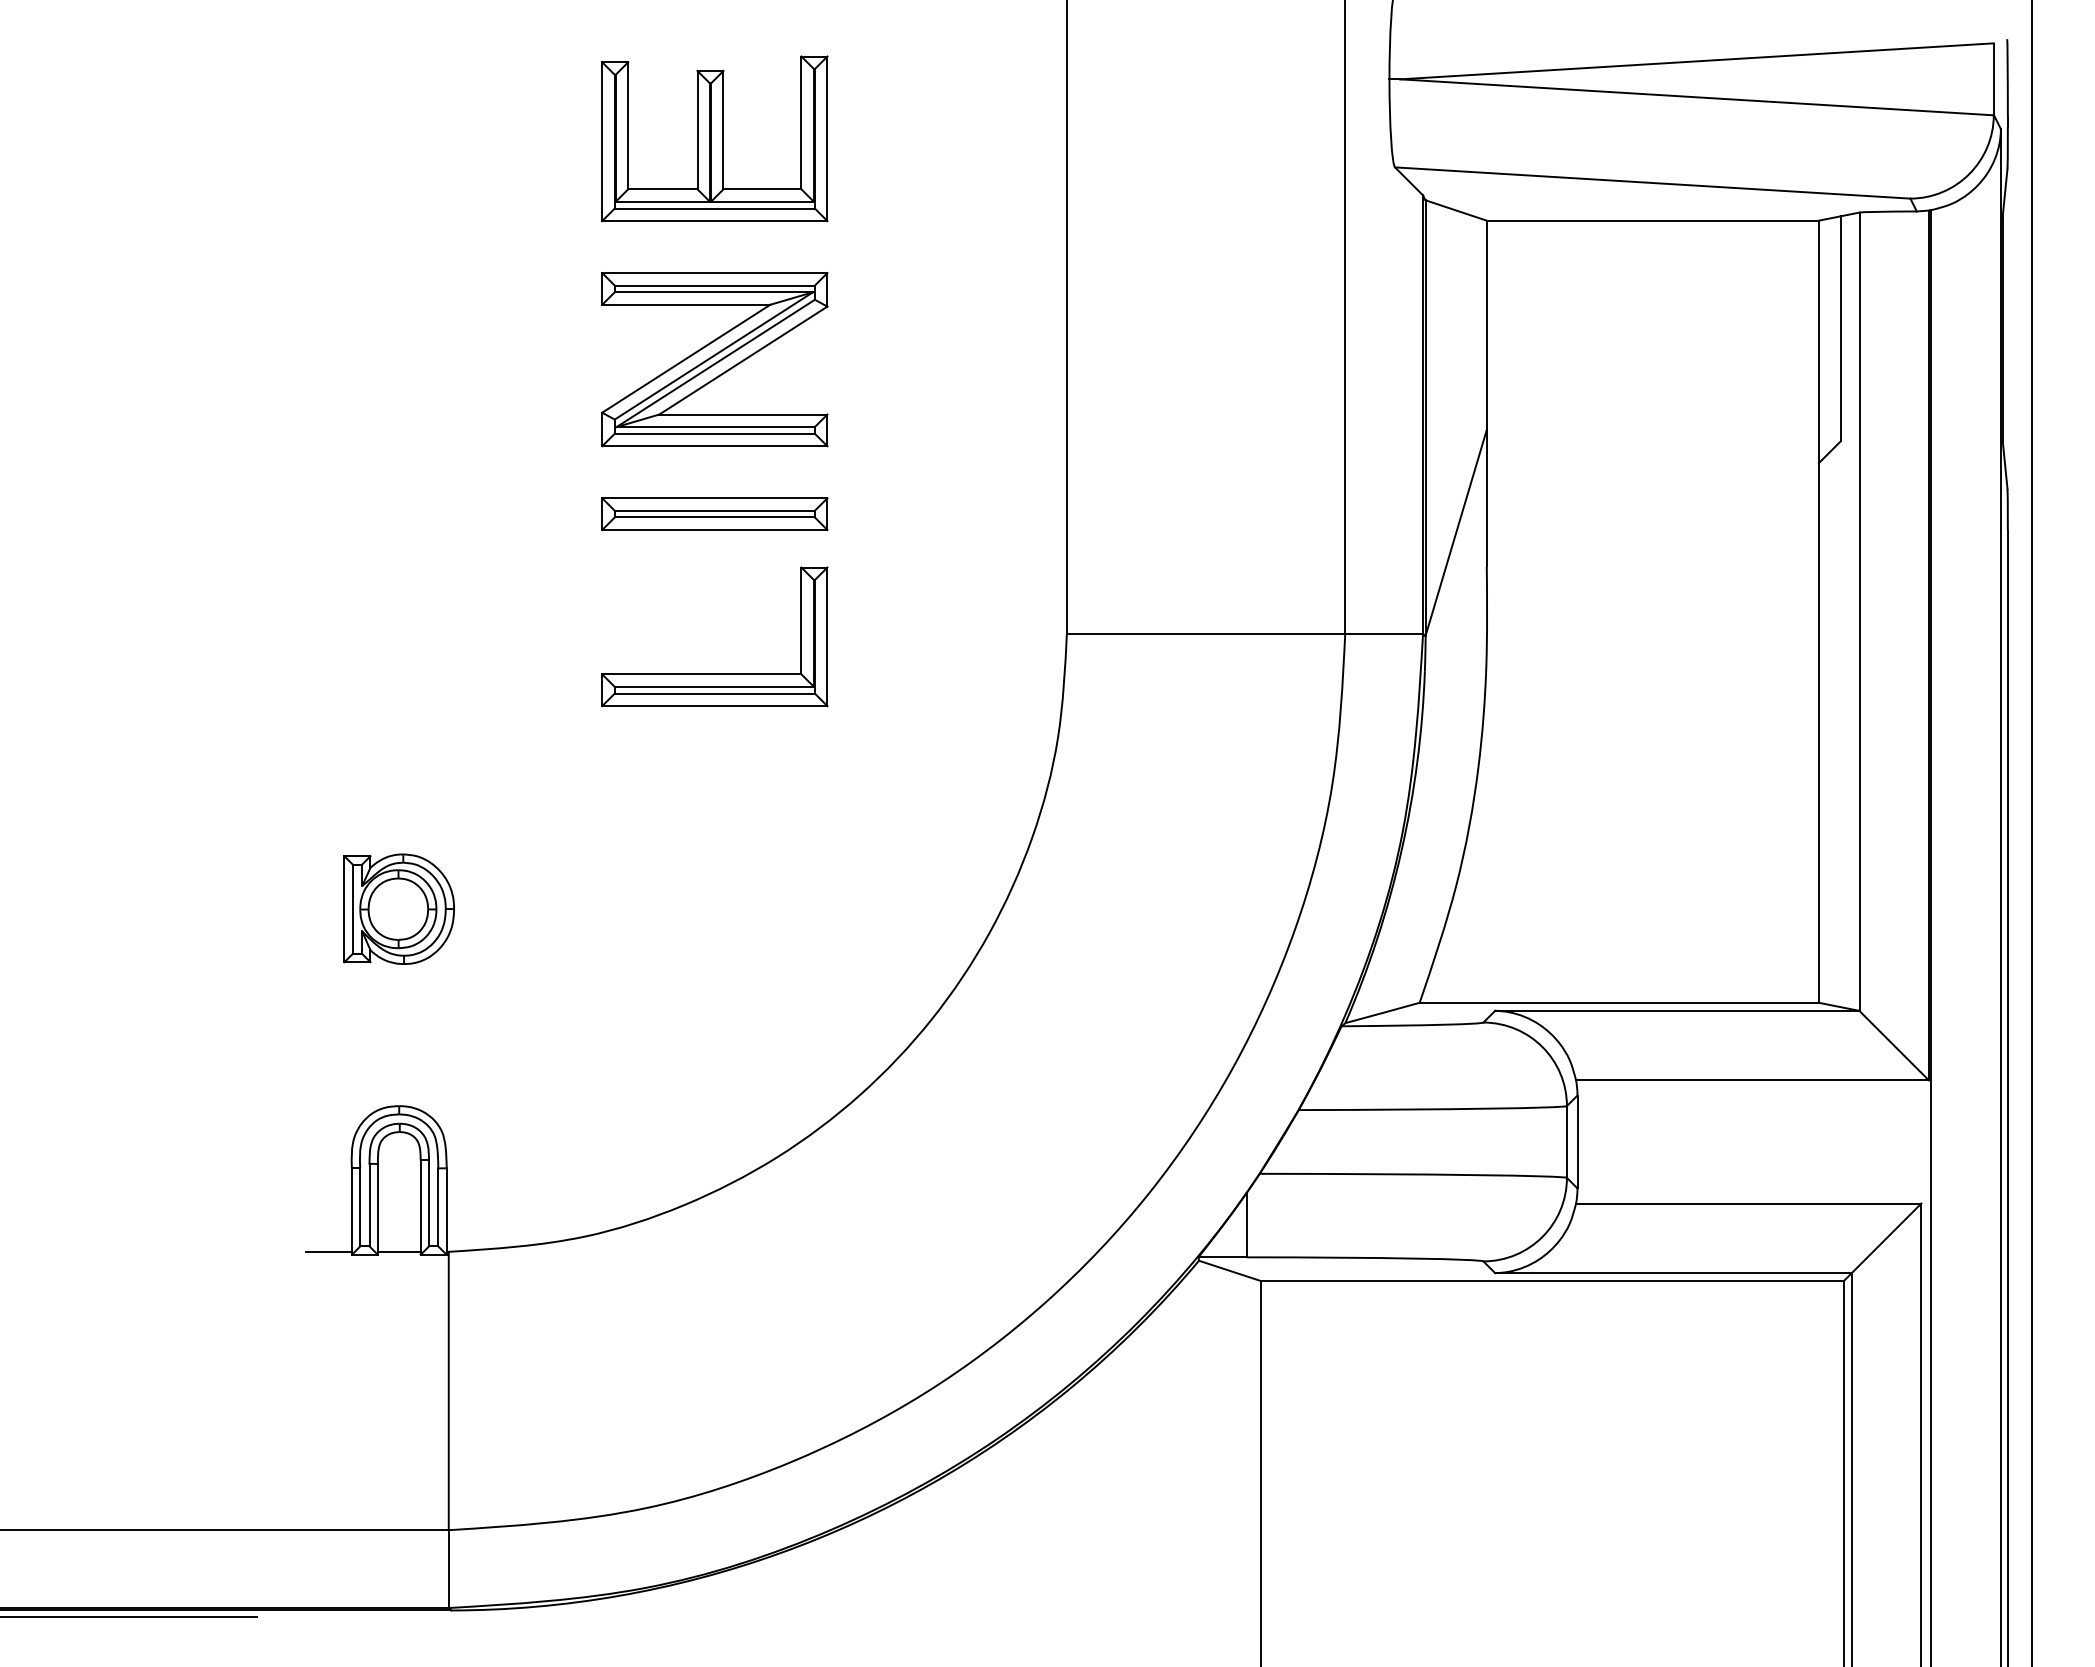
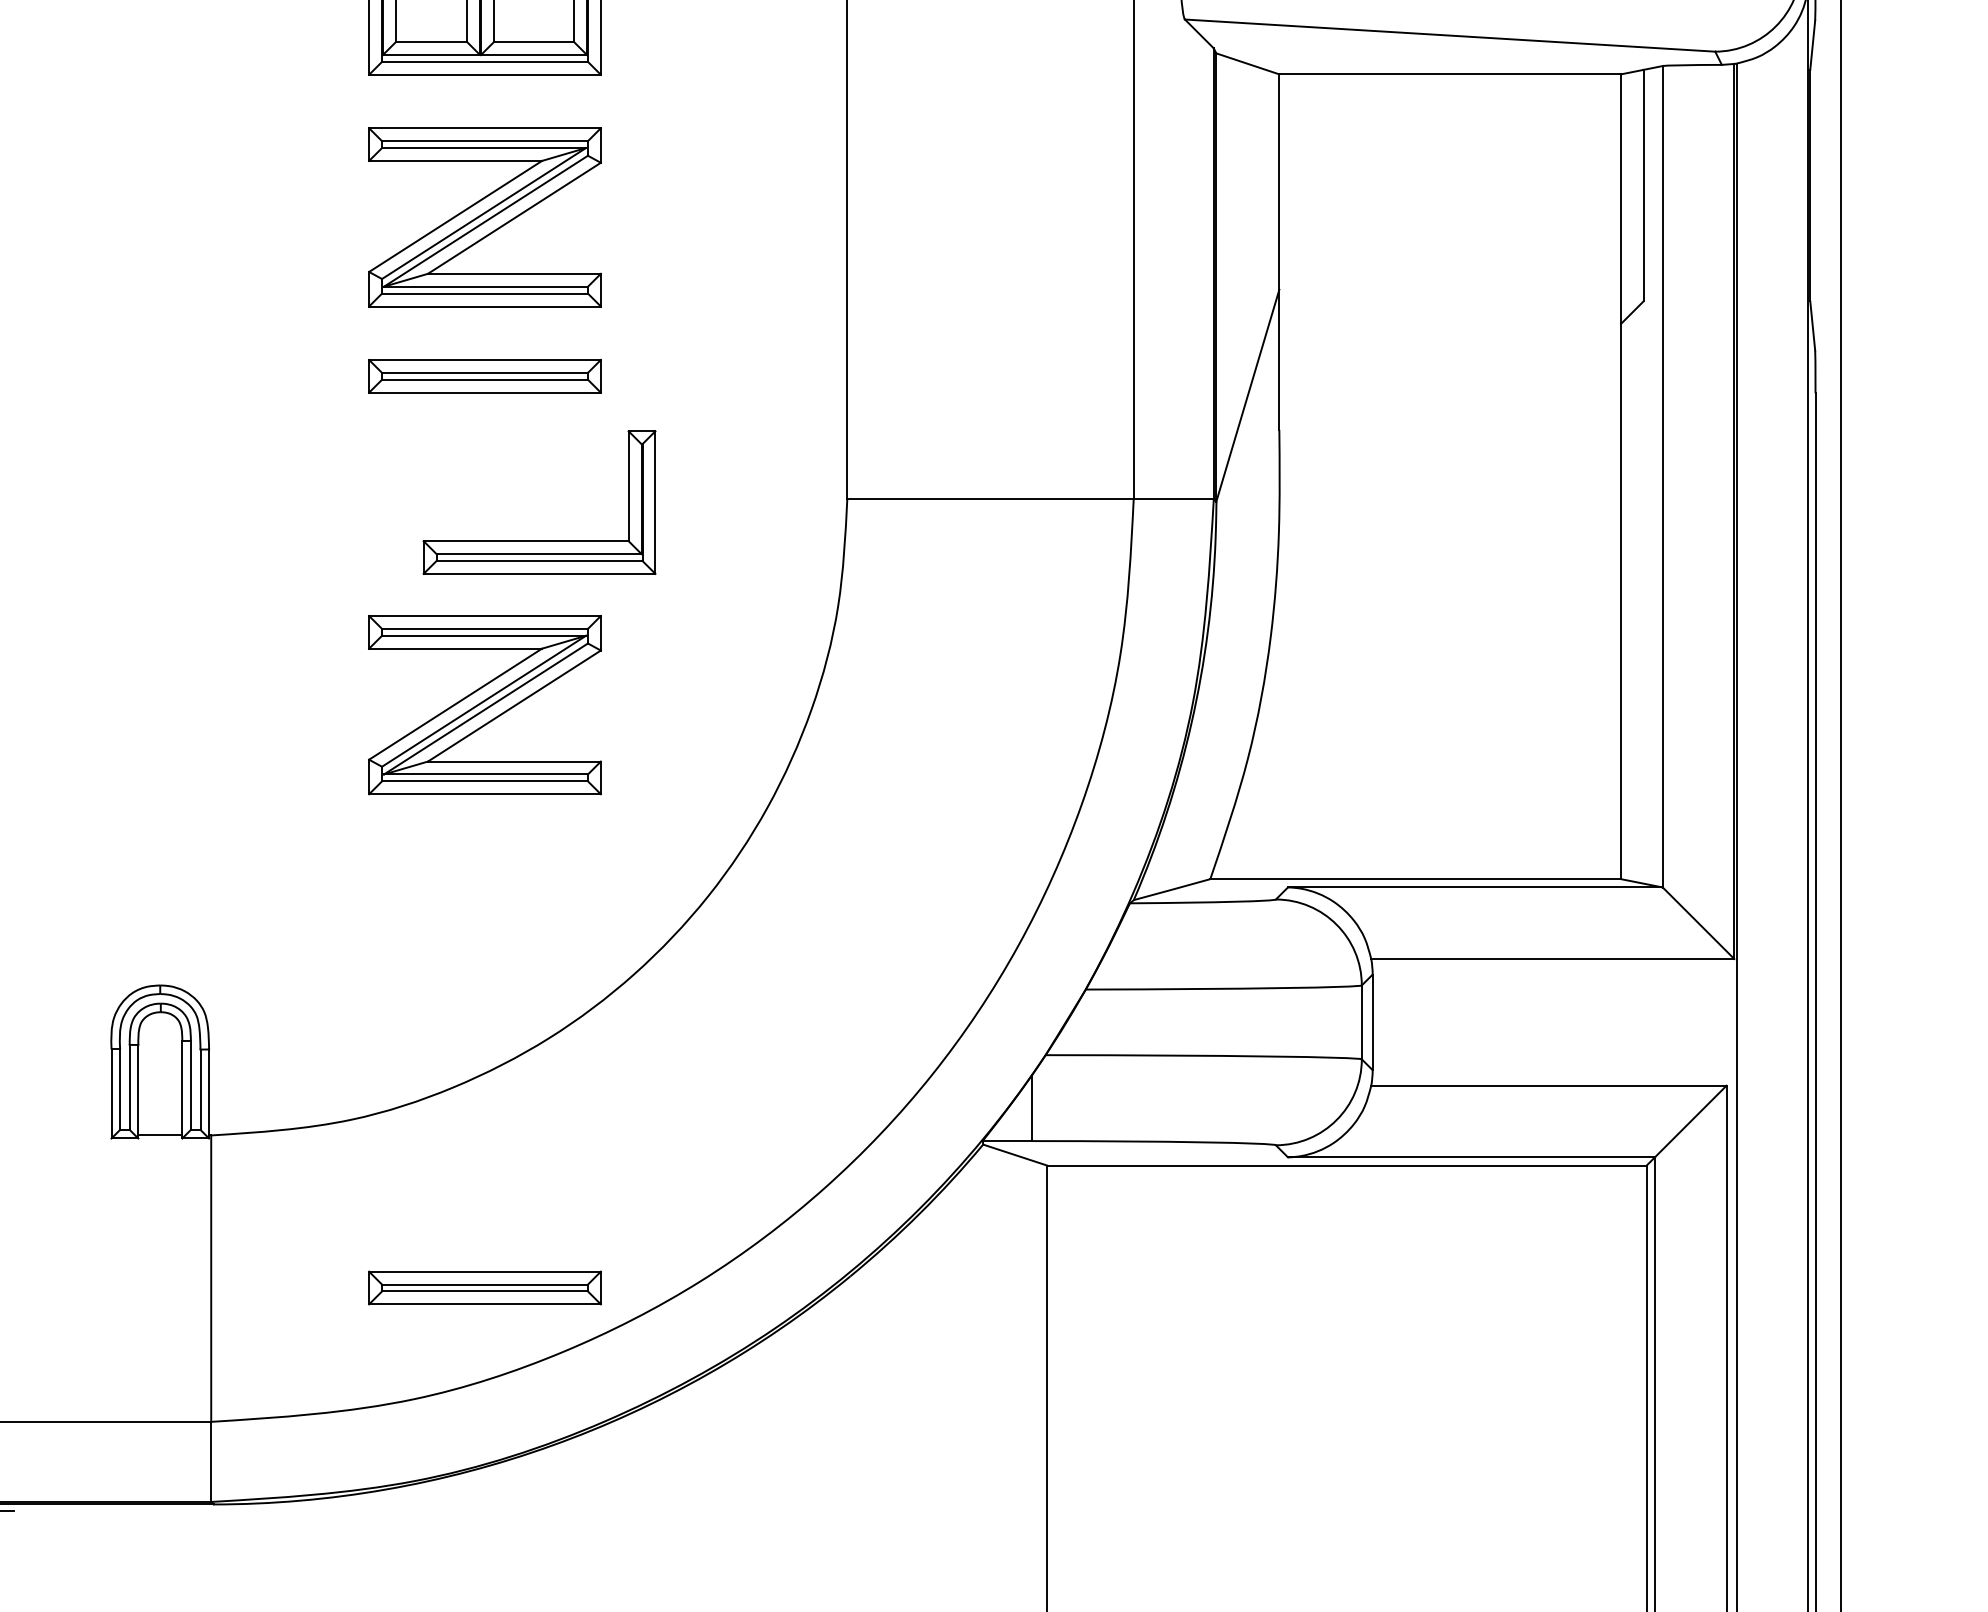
part: (714, 673) -> (539, 540), moved
part: (714, 833) -> (484, 704), added
part: (398, 908) -> (159, 782), removed
line: (328, 1251) -> (87, 1135), removed
part: (714, 1400) -> (484, 1288), added

